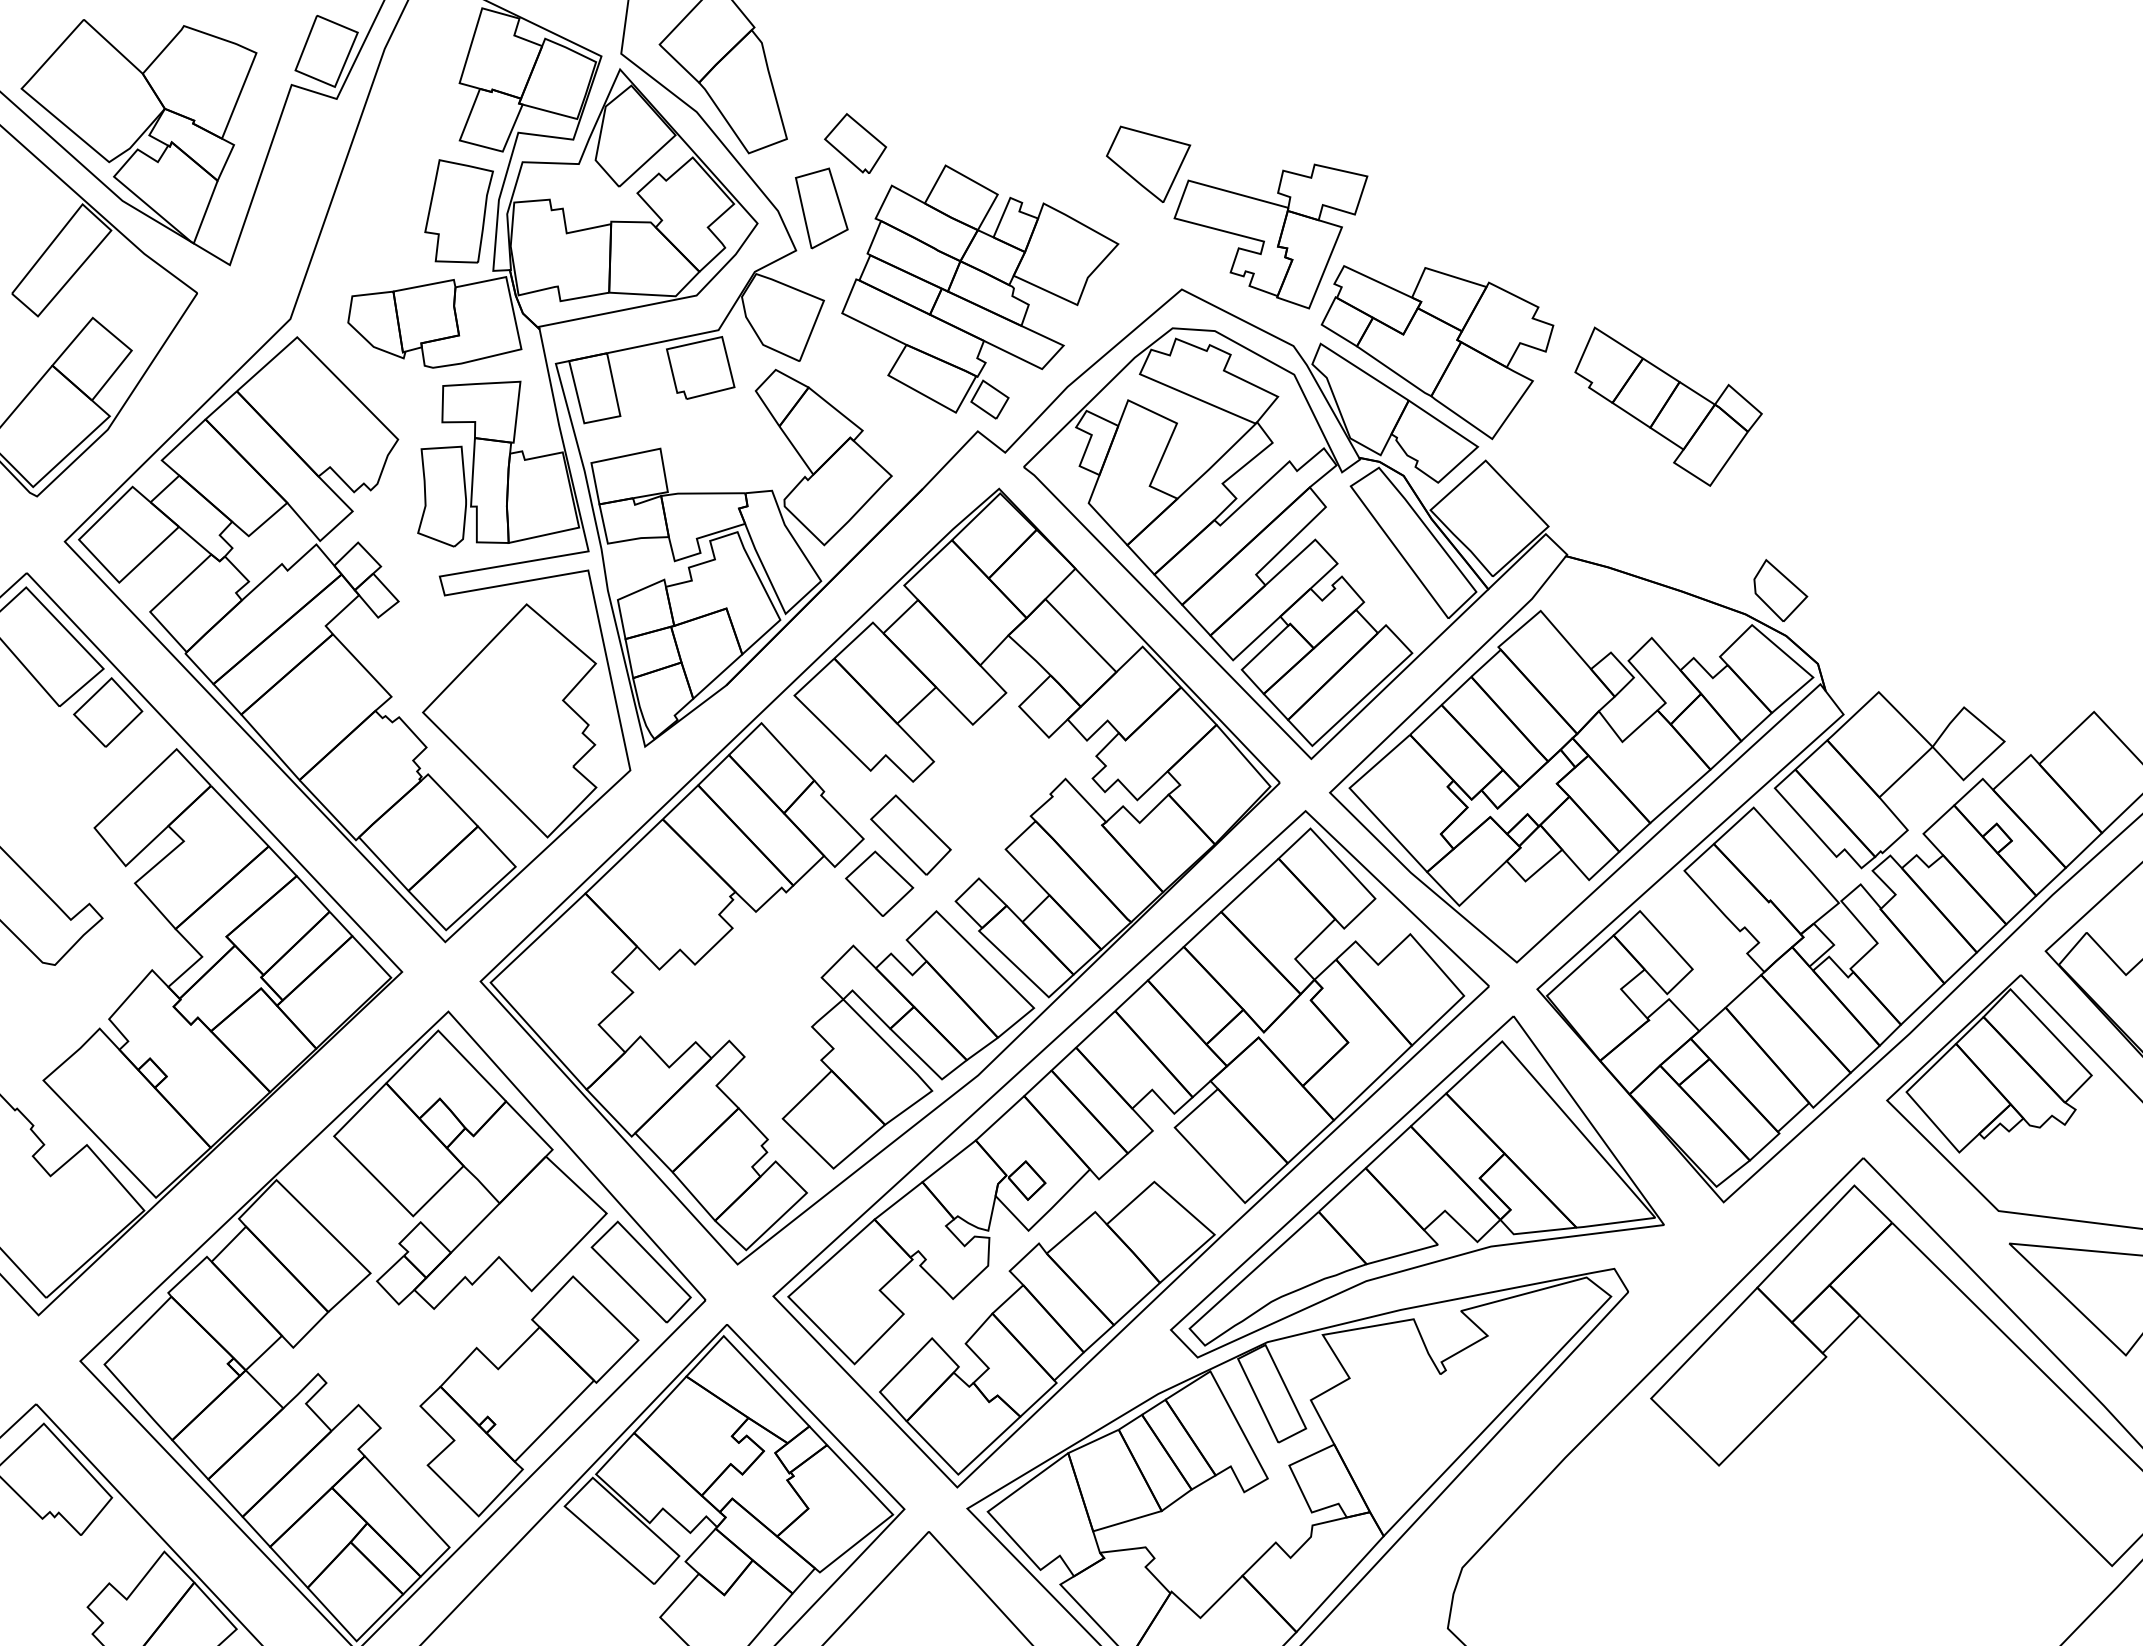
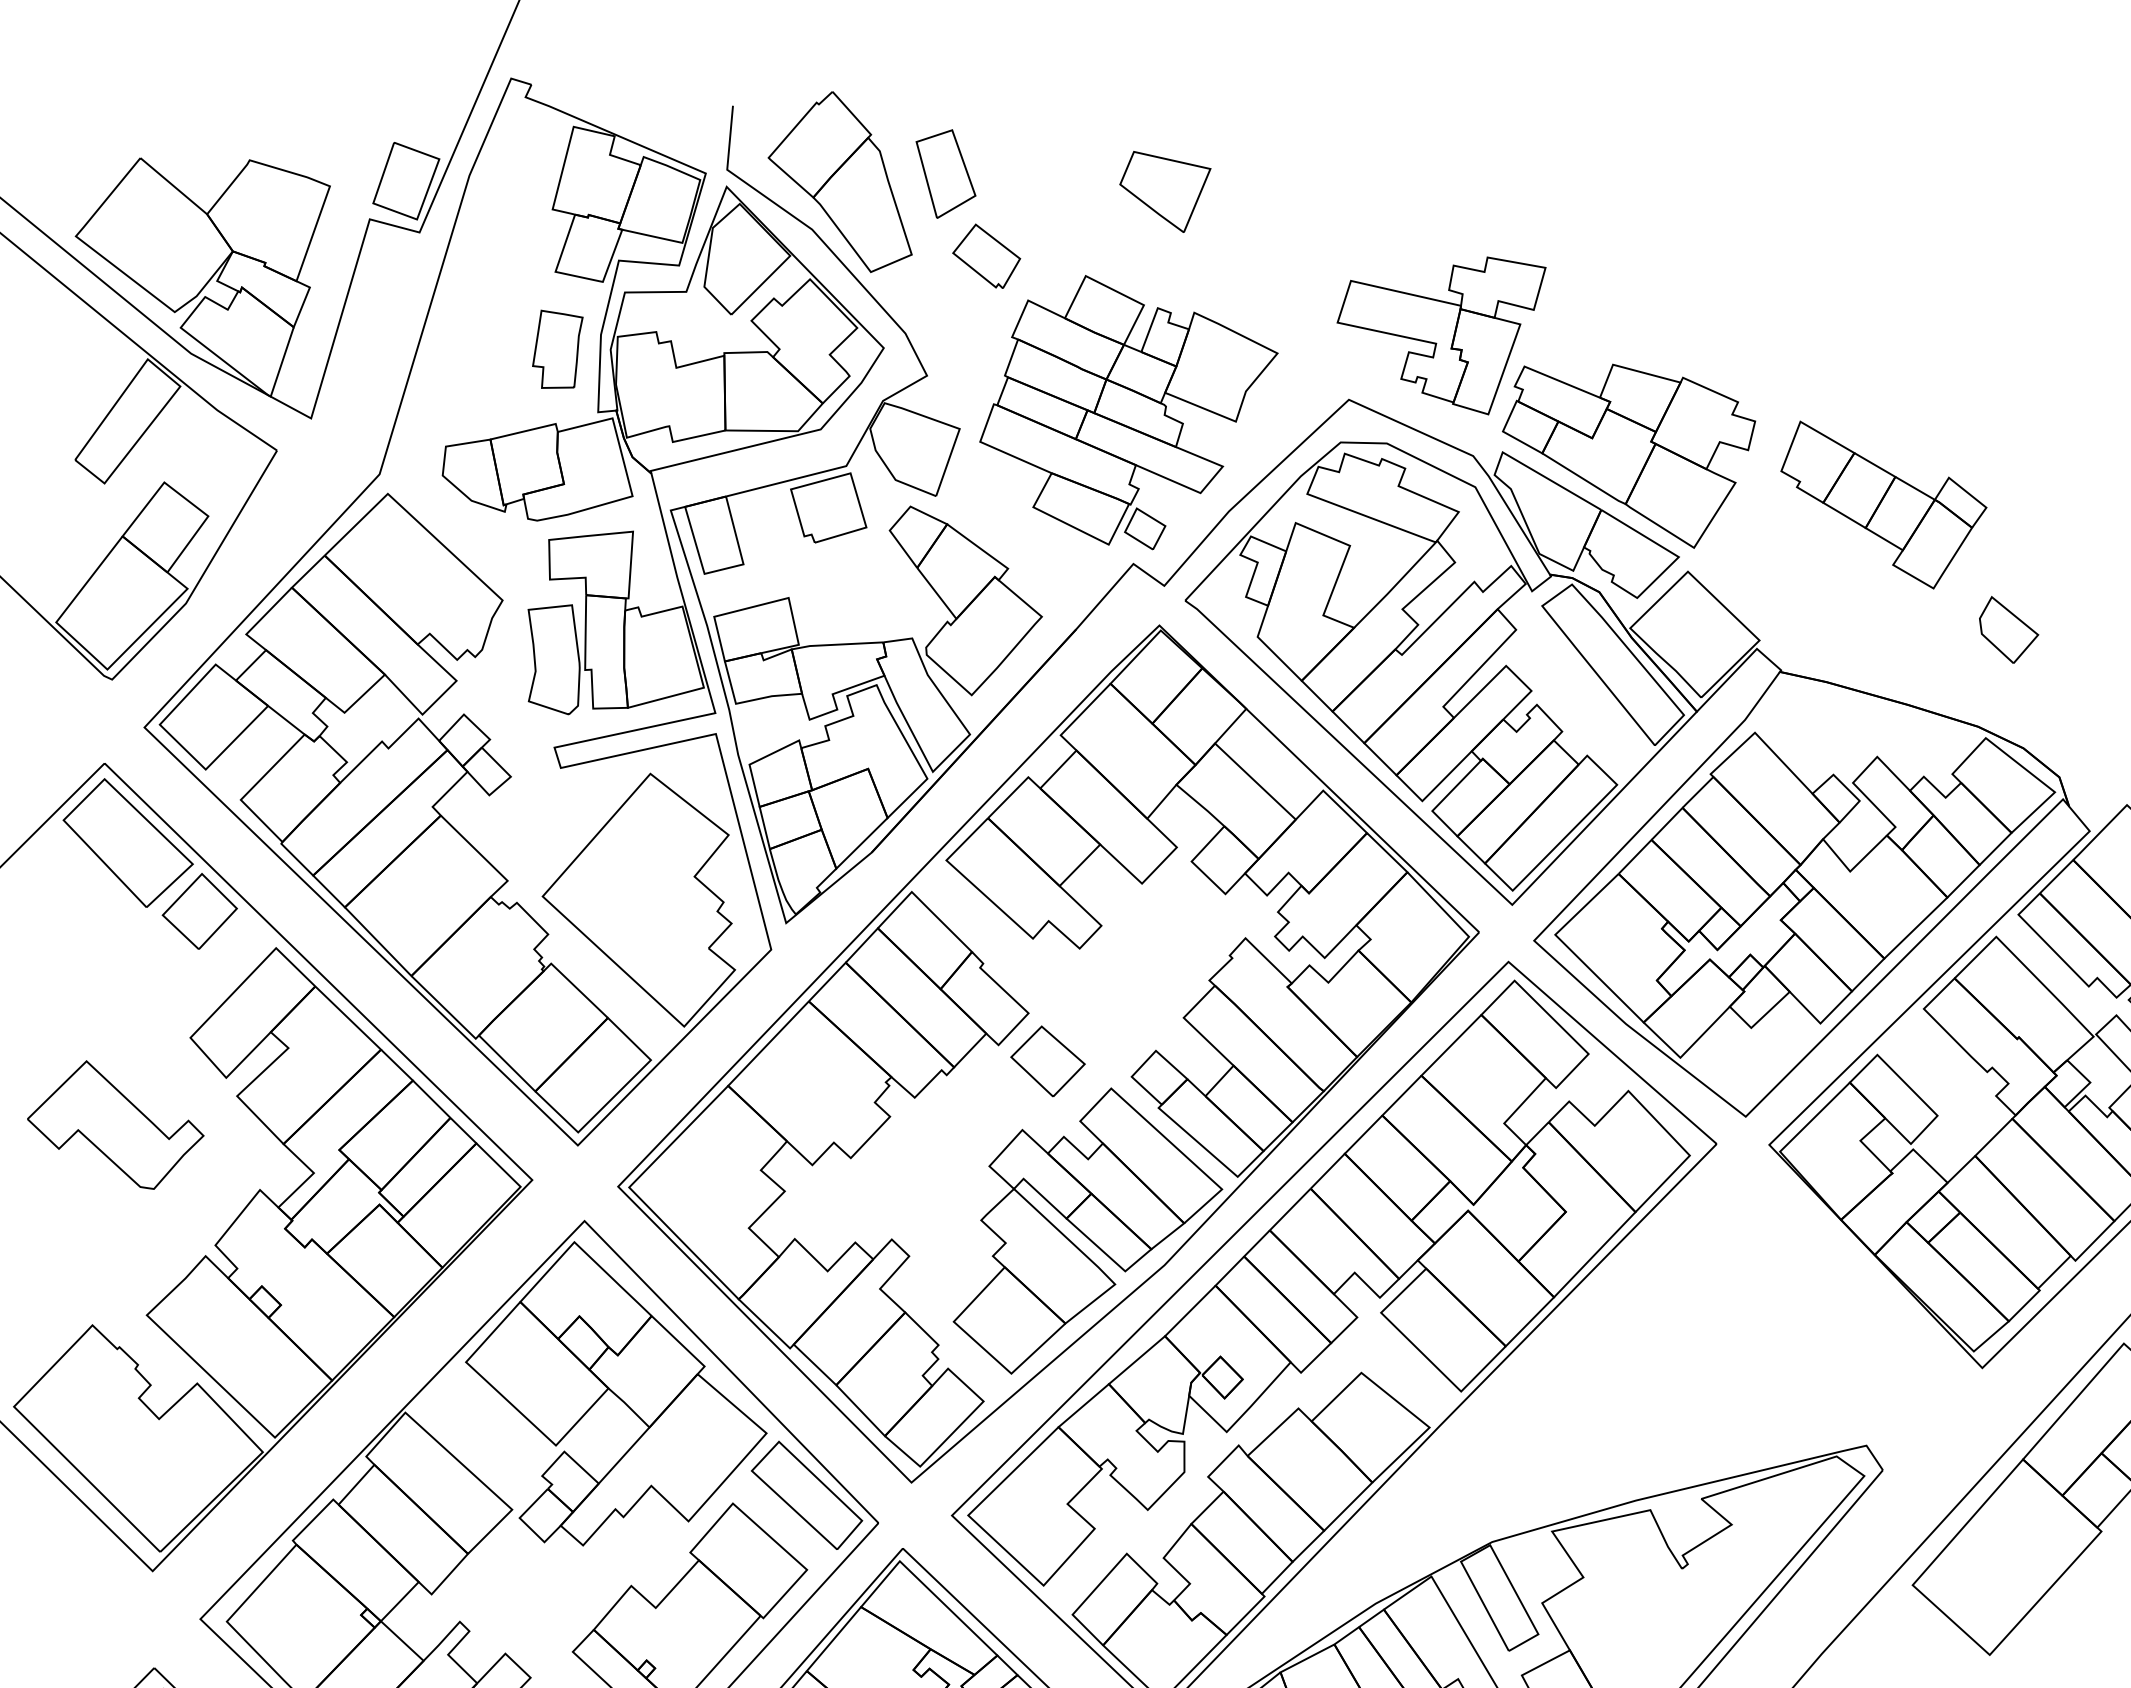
part: (1148, 163) -> (1165, 190), moved
part: (821, 208) -> (945, 174), moved
part: (458, 211) -> (557, 349), size x0.7
part: (1780, 590) -> (2008, 629), moved
part: (910, 834) -> (1079, 1006), removed
part: (1417, 1186) -> (1648, 1365), removed

